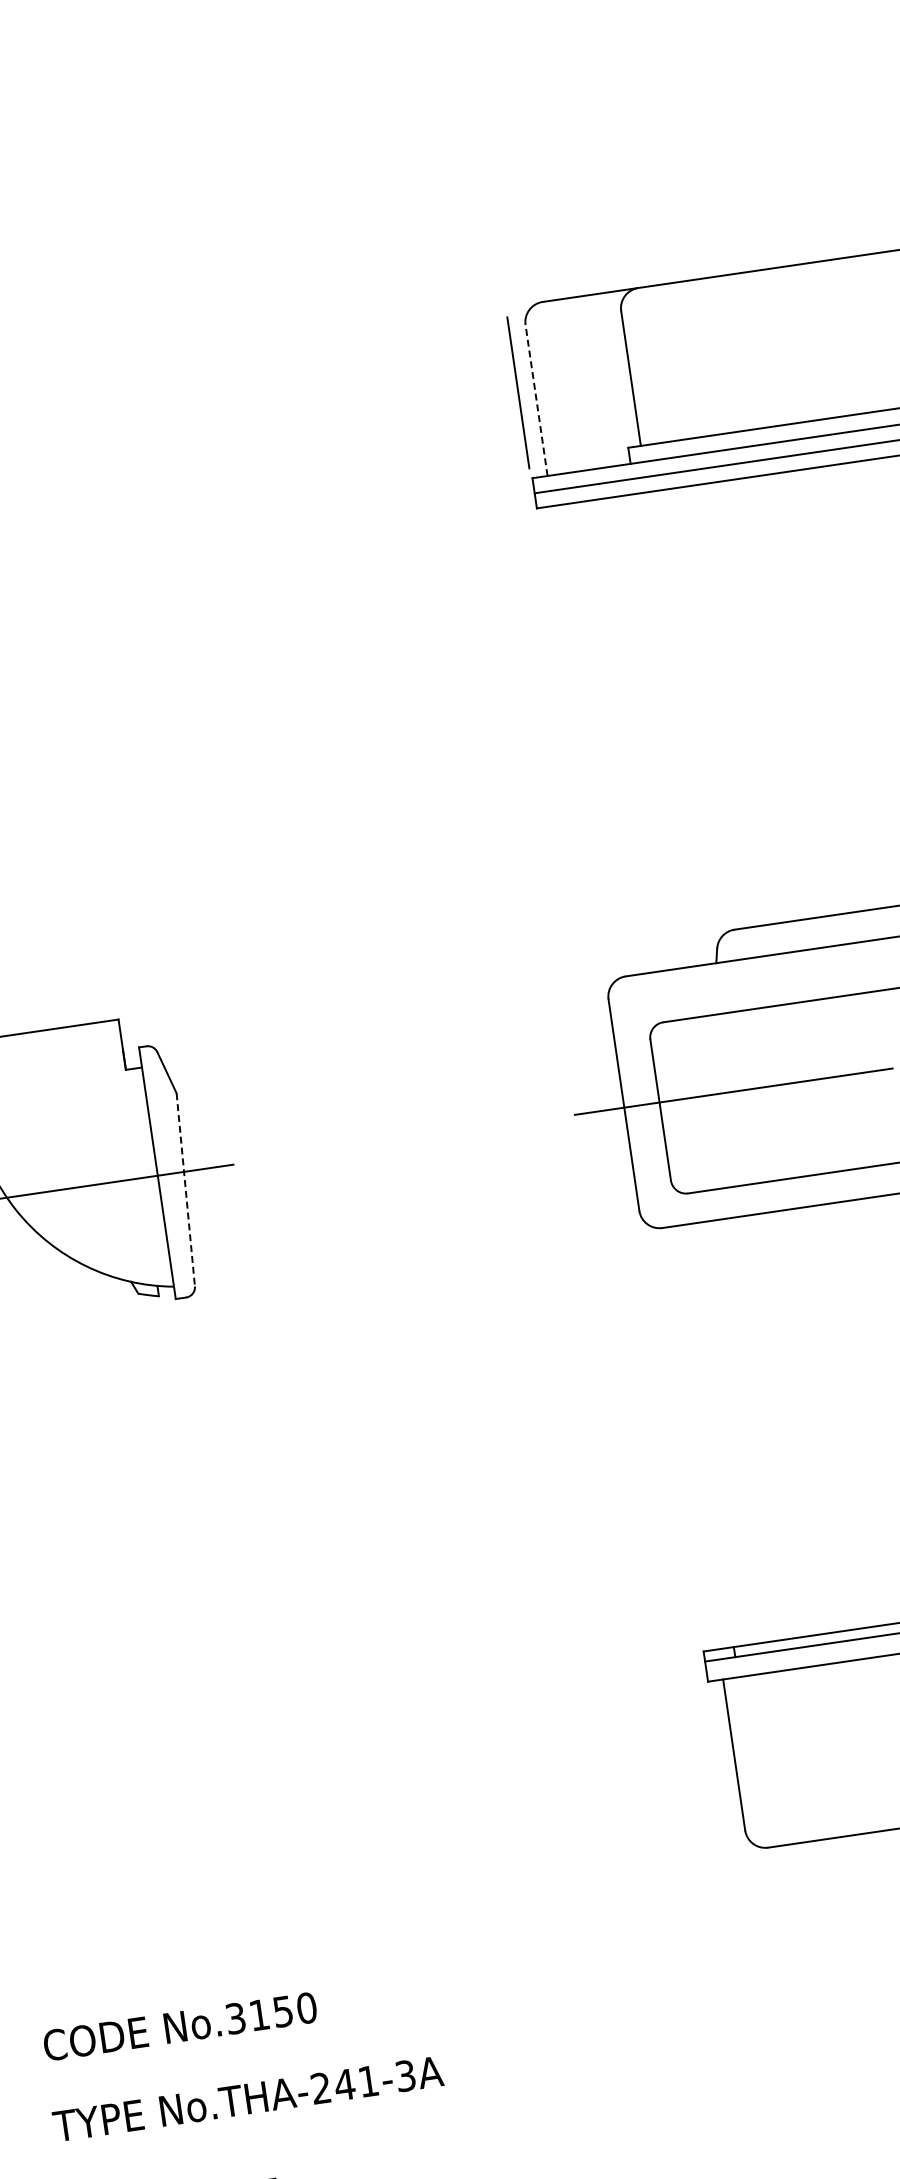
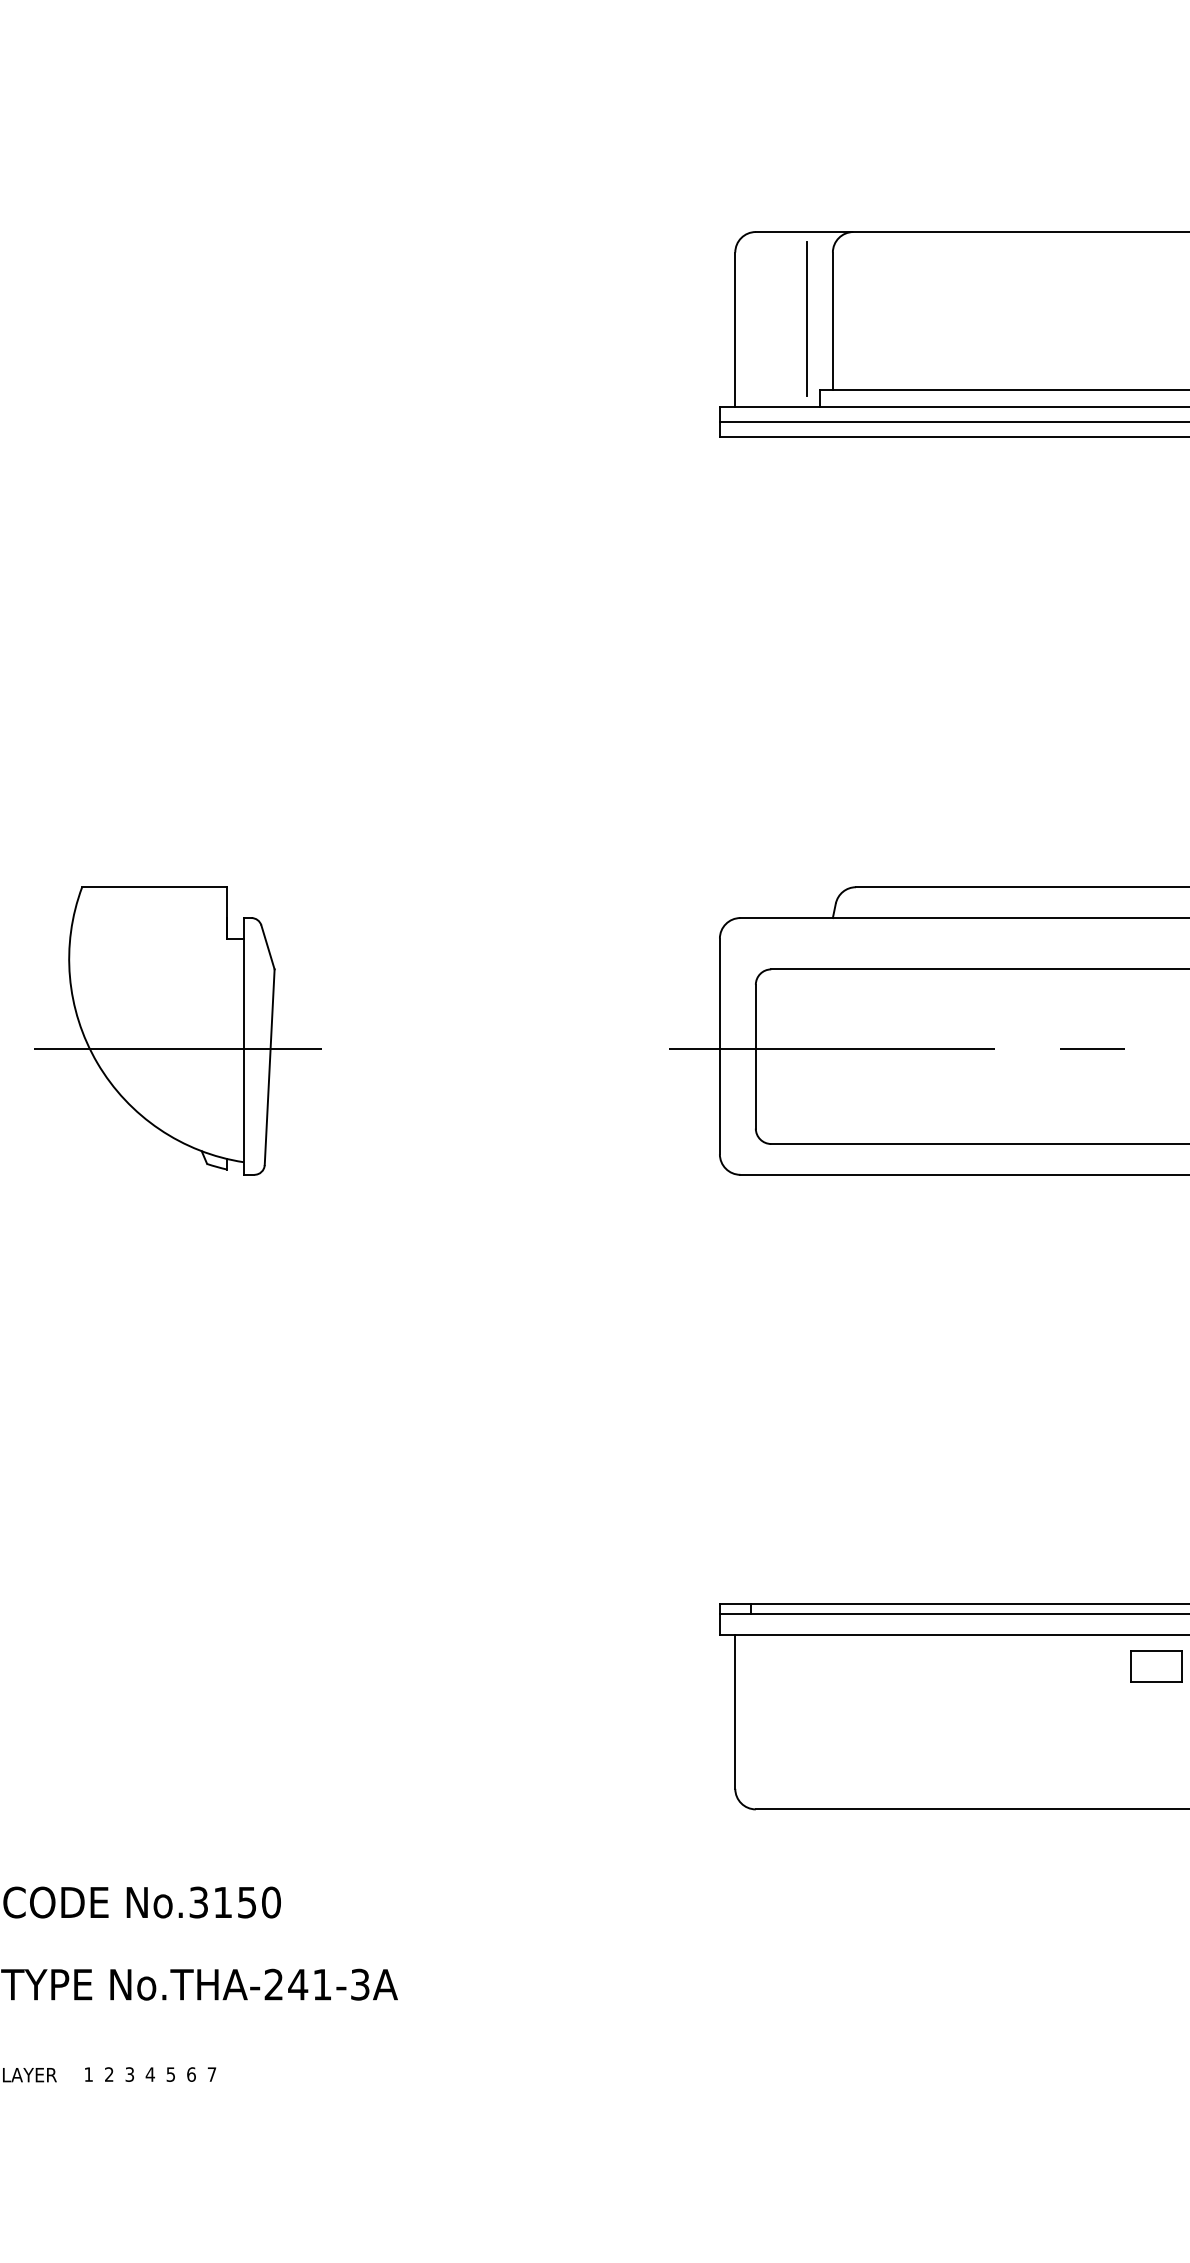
line: (517, 392) -> (806, 318), moved
line: (536, 400) -> (735, 329), dashed -> solid
line: (185, 1190) -> (269, 1067), dashed -> solid

